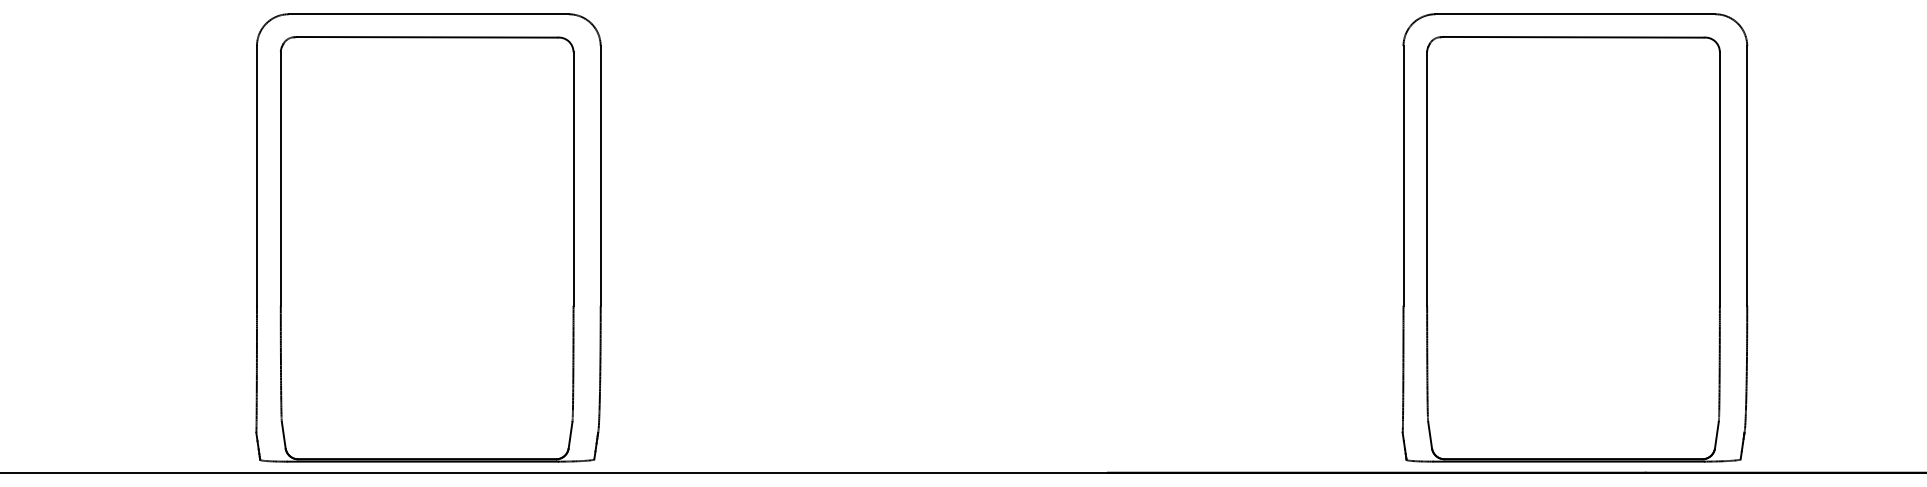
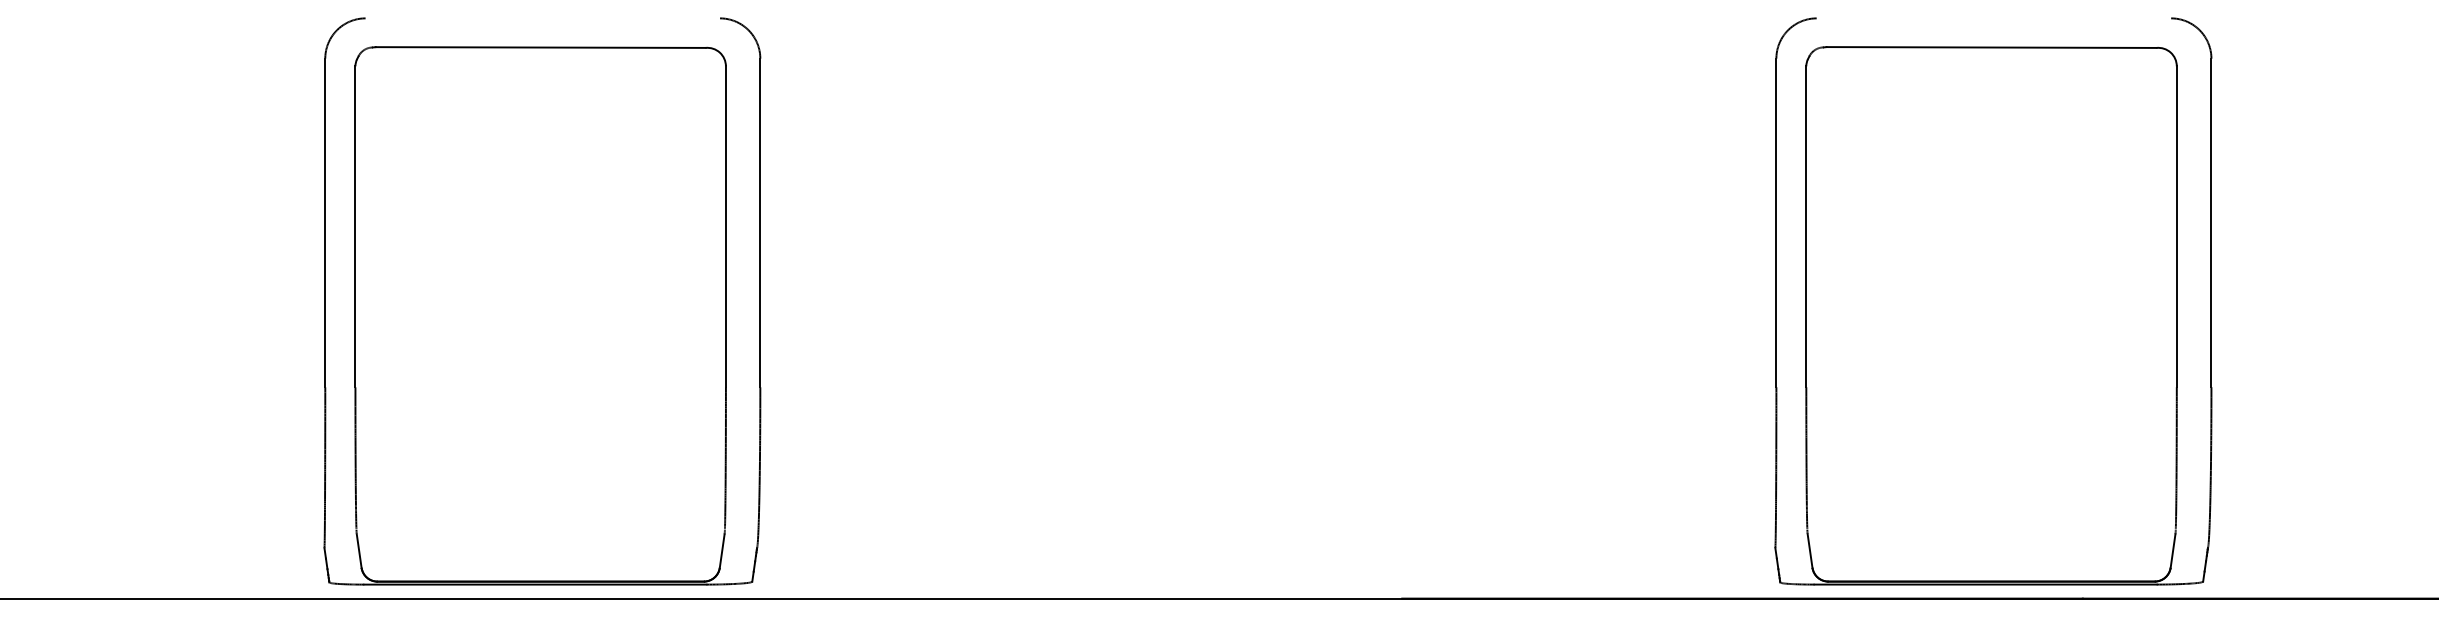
line: (428, 14) -> (542, 18), removed
line: (1575, 14) -> (1993, 18), removed

